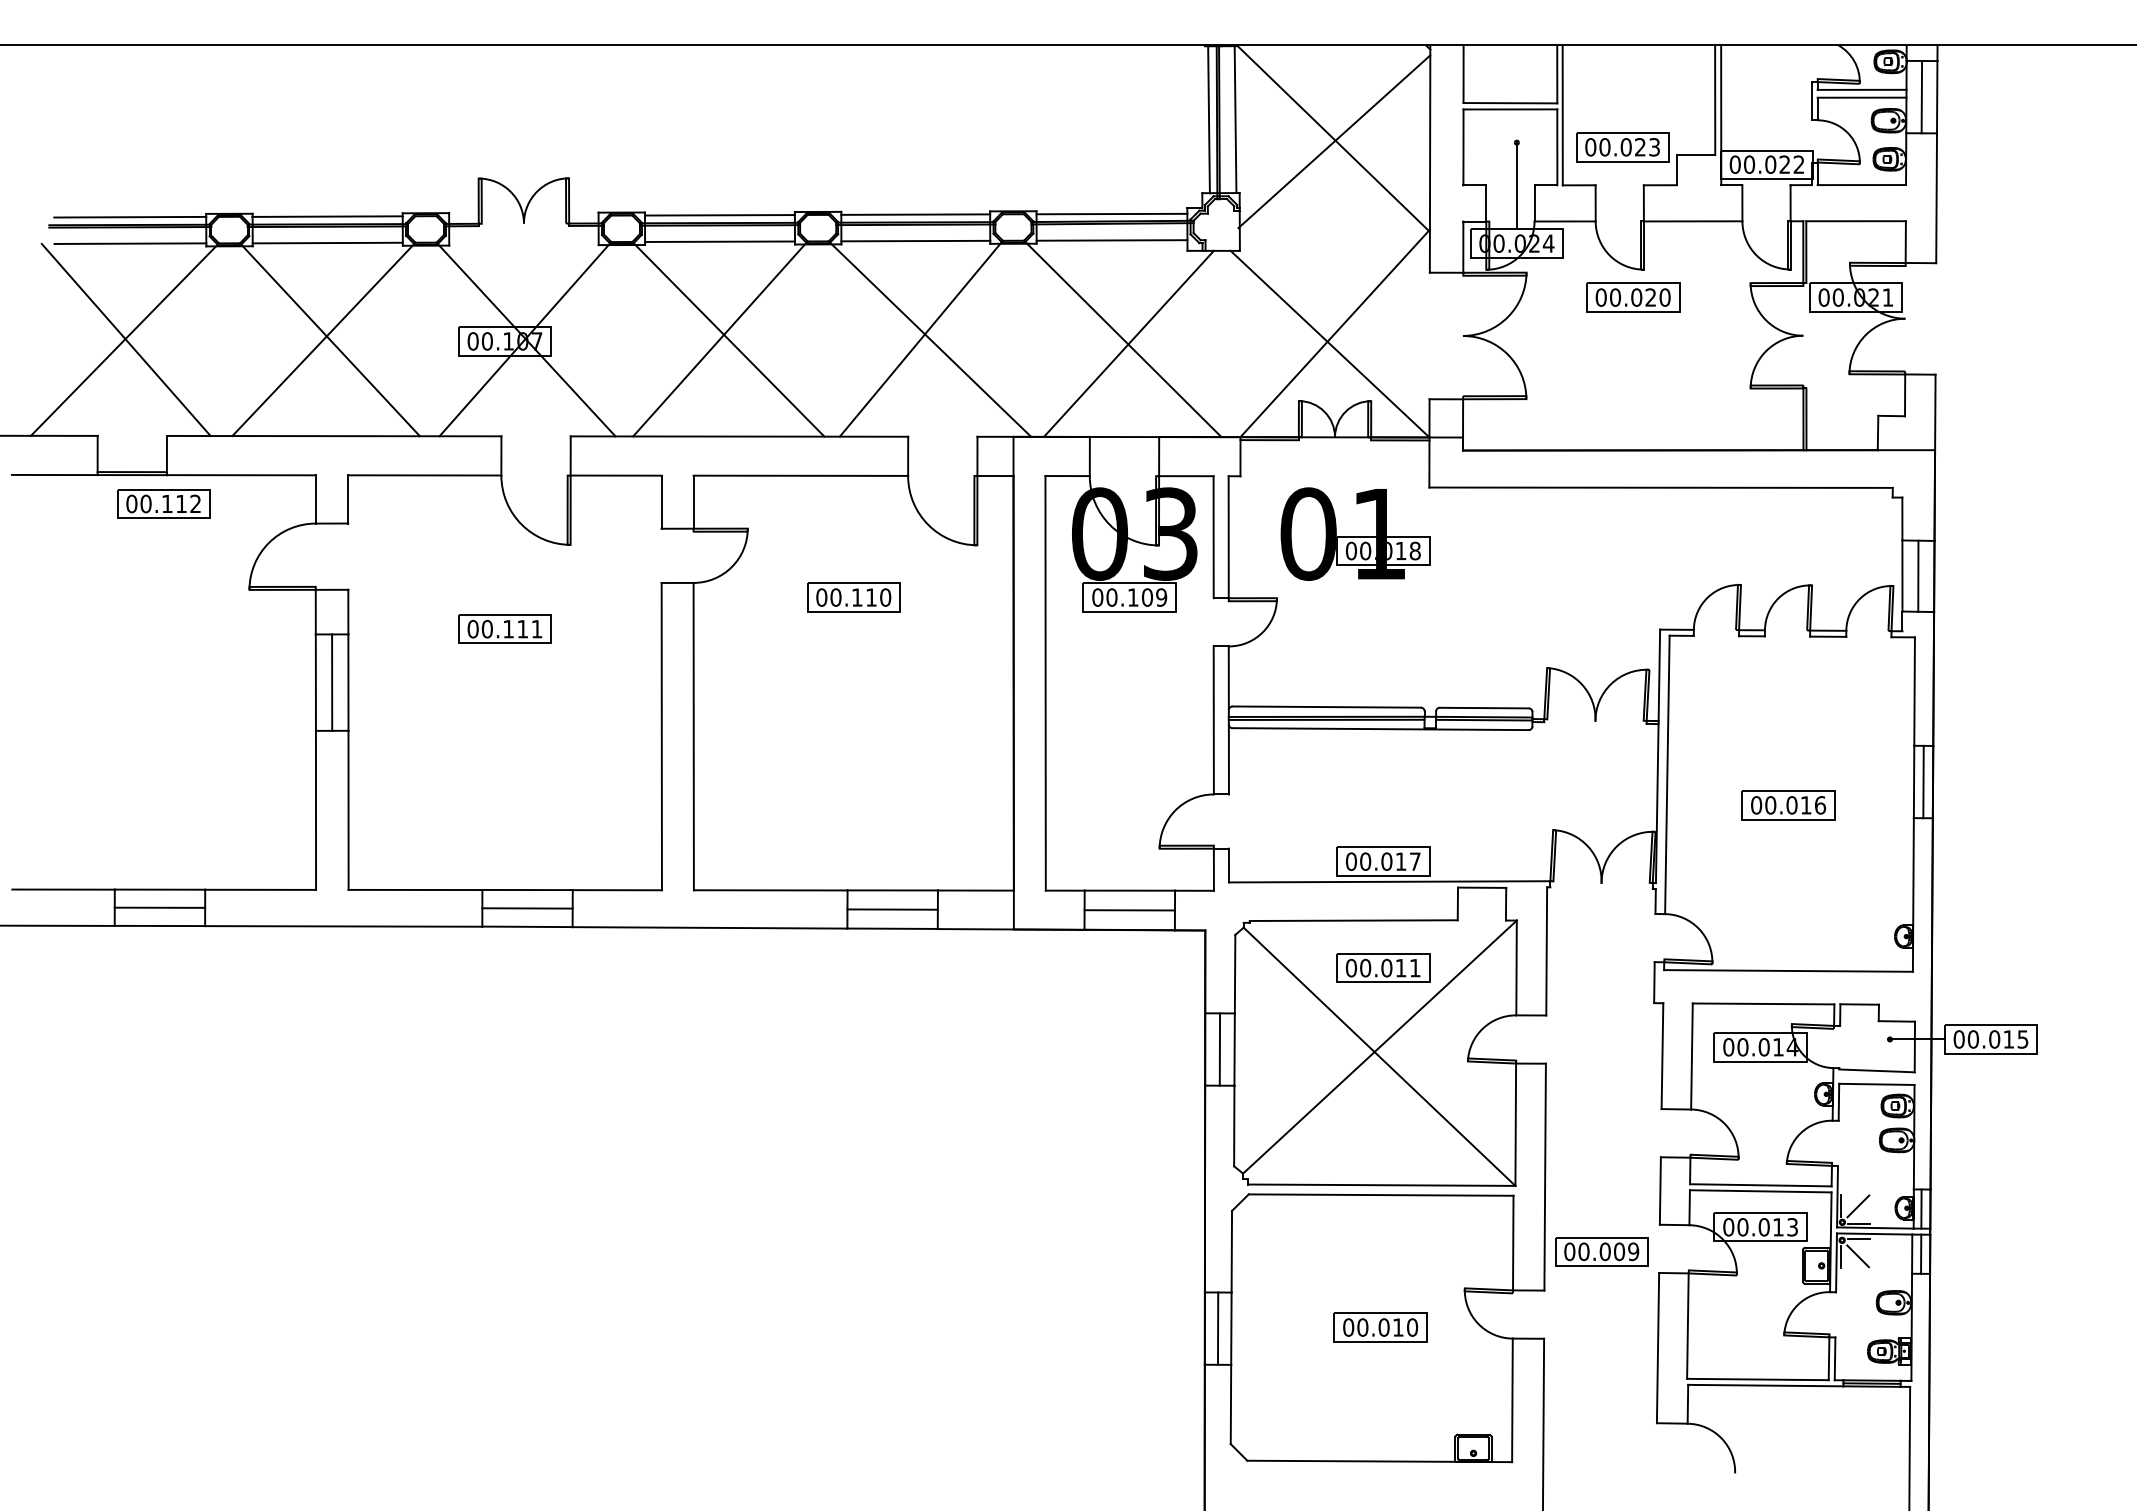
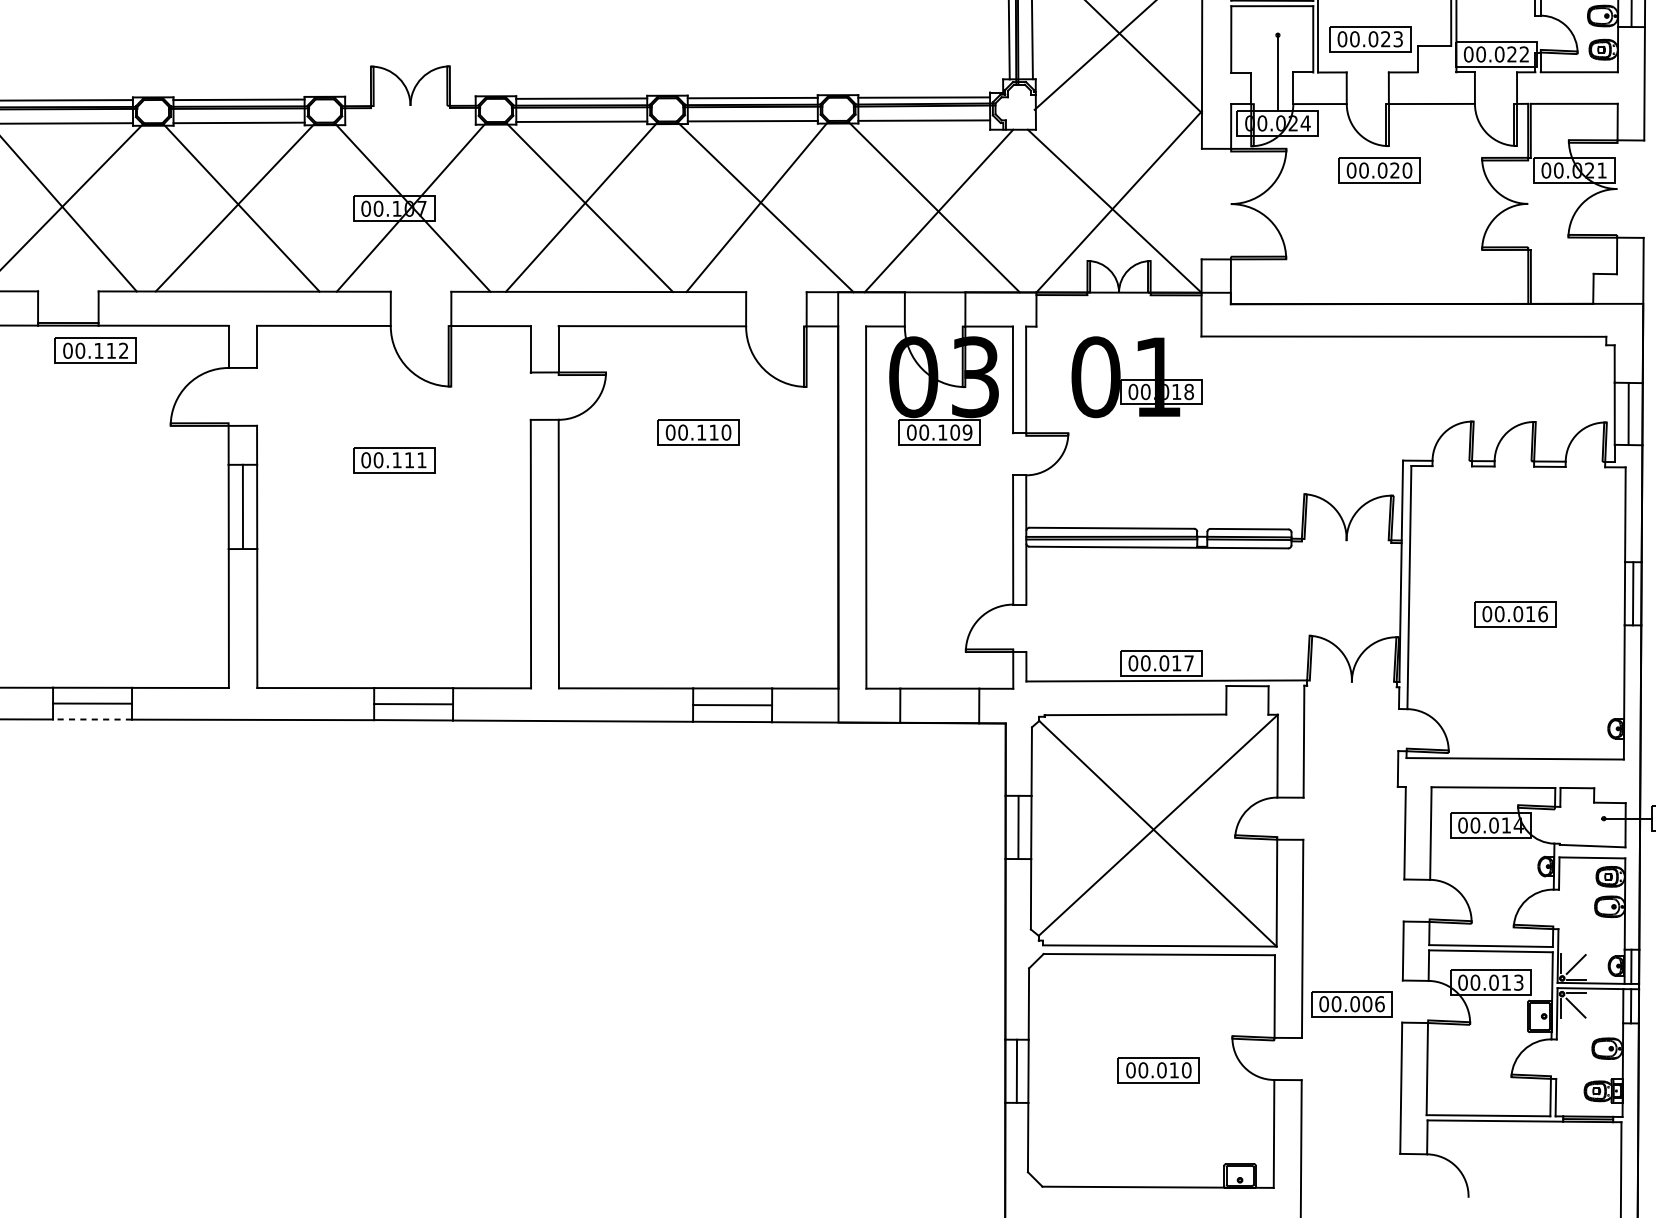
line: (1129, 910) -> (939, 705), removed
line: (159, 925) -> (92, 719), solid -> dashed
part: (1383, 967) -> (1161, 755), removed
text: (1633, 1251) -> (1379, 1003), 00.009 -> 00.006

